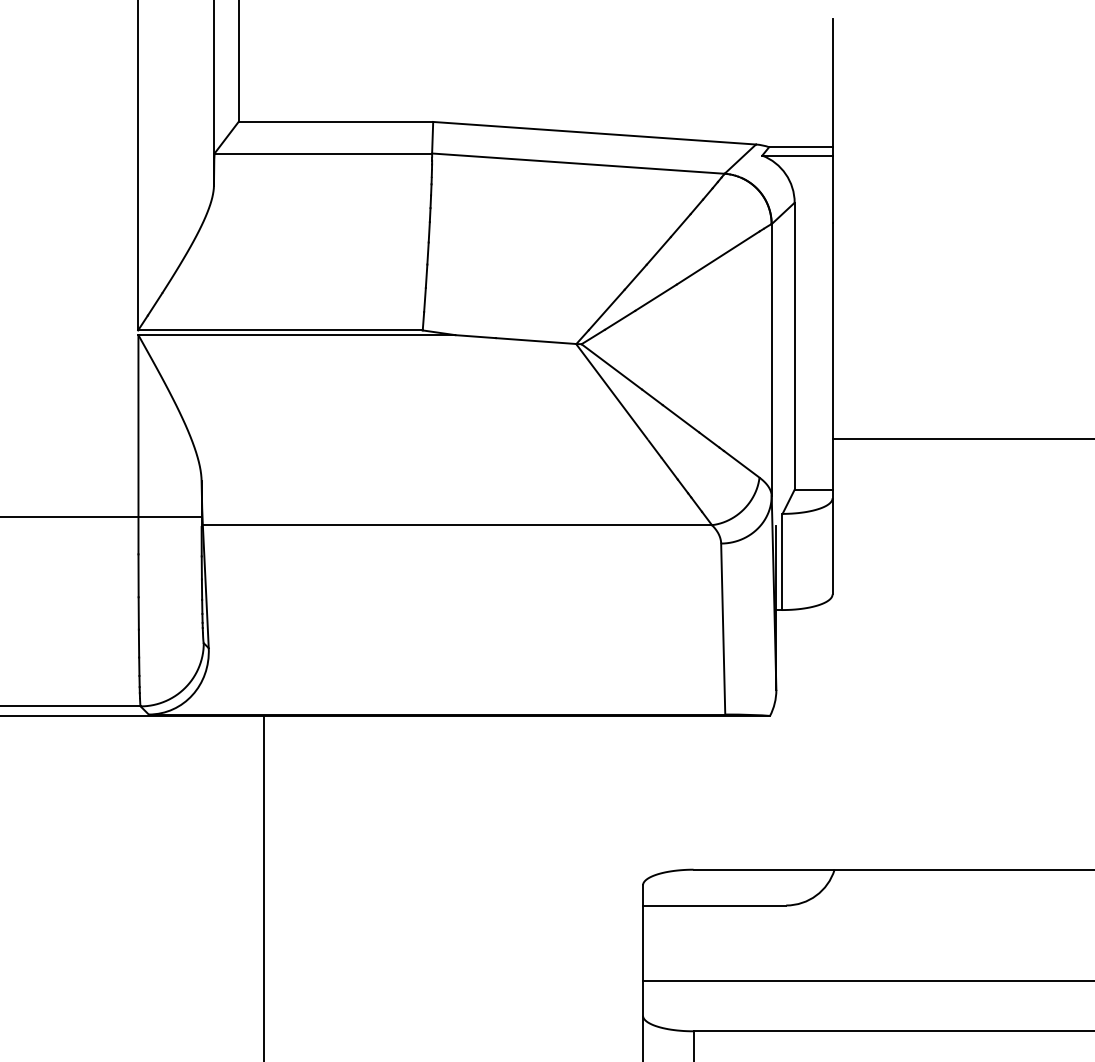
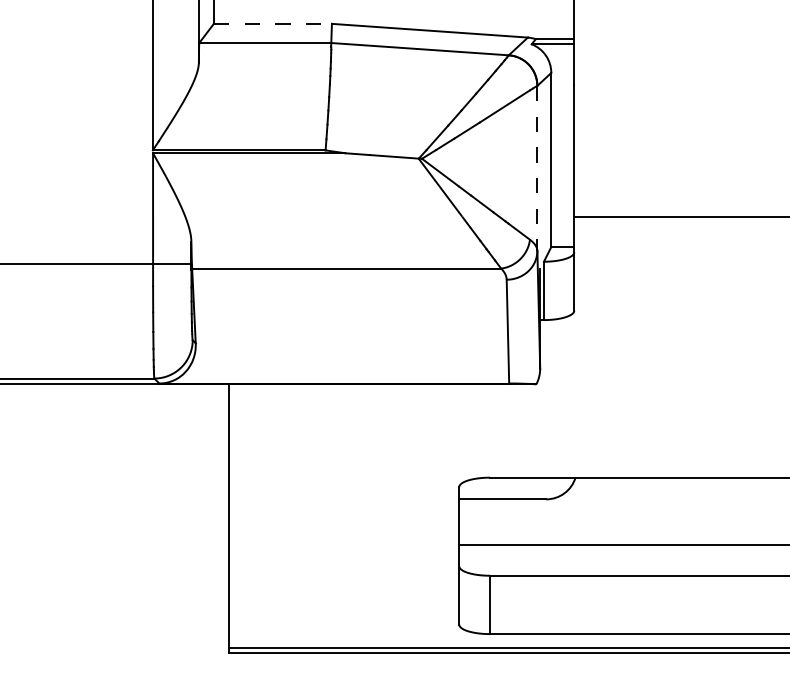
line: (336, 121) -> (273, 23), solid -> dashed
line: (771, 360) -> (537, 168), solid -> dashed

